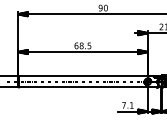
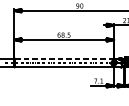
line: (82, 76) -> (63, 58), solid -> dashed

